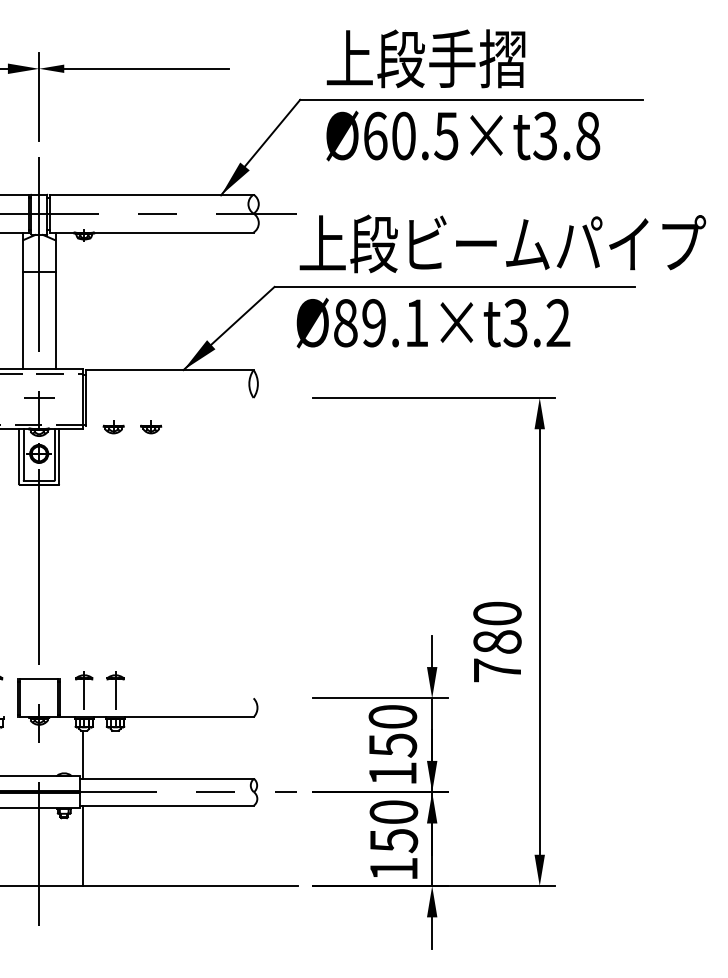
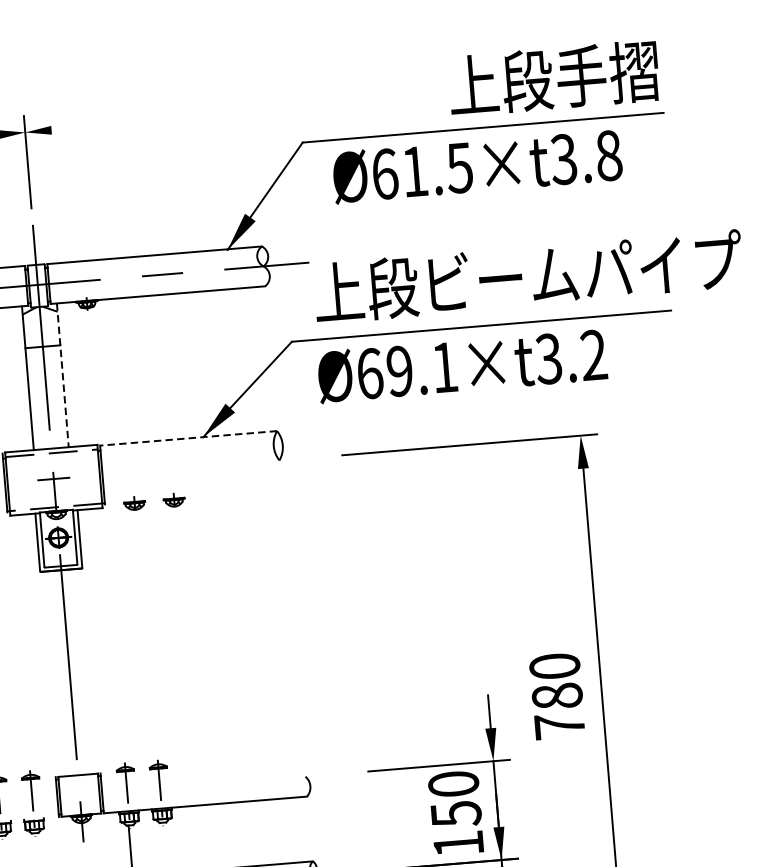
text: (425, 58) -> (553, 78), moved
line: (146, 68) -> (138, 122), removed
text: (403, 135) -> (414, 171), Ø60.5×t3.8 -> Ø61.5×t3.8
line: (55, 301) -> (62, 376), solid -> dashed
text: (345, 323) -> (369, 374), Ø89.1×t3.2 -> Ø69.1×t3.2
line: (169, 370) -> (188, 438), solid -> dashed

